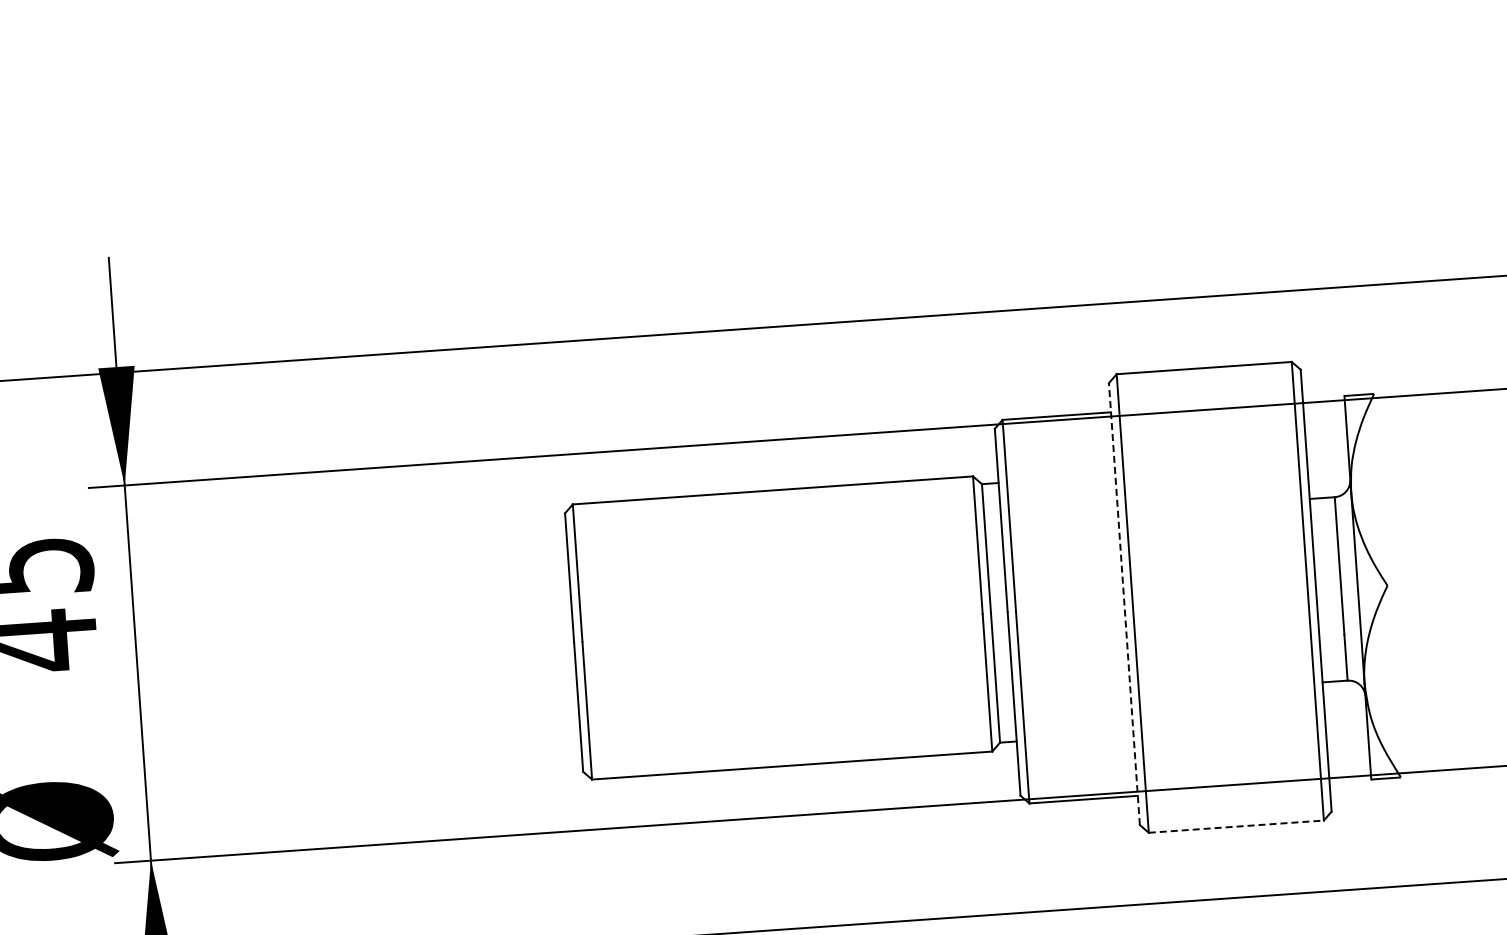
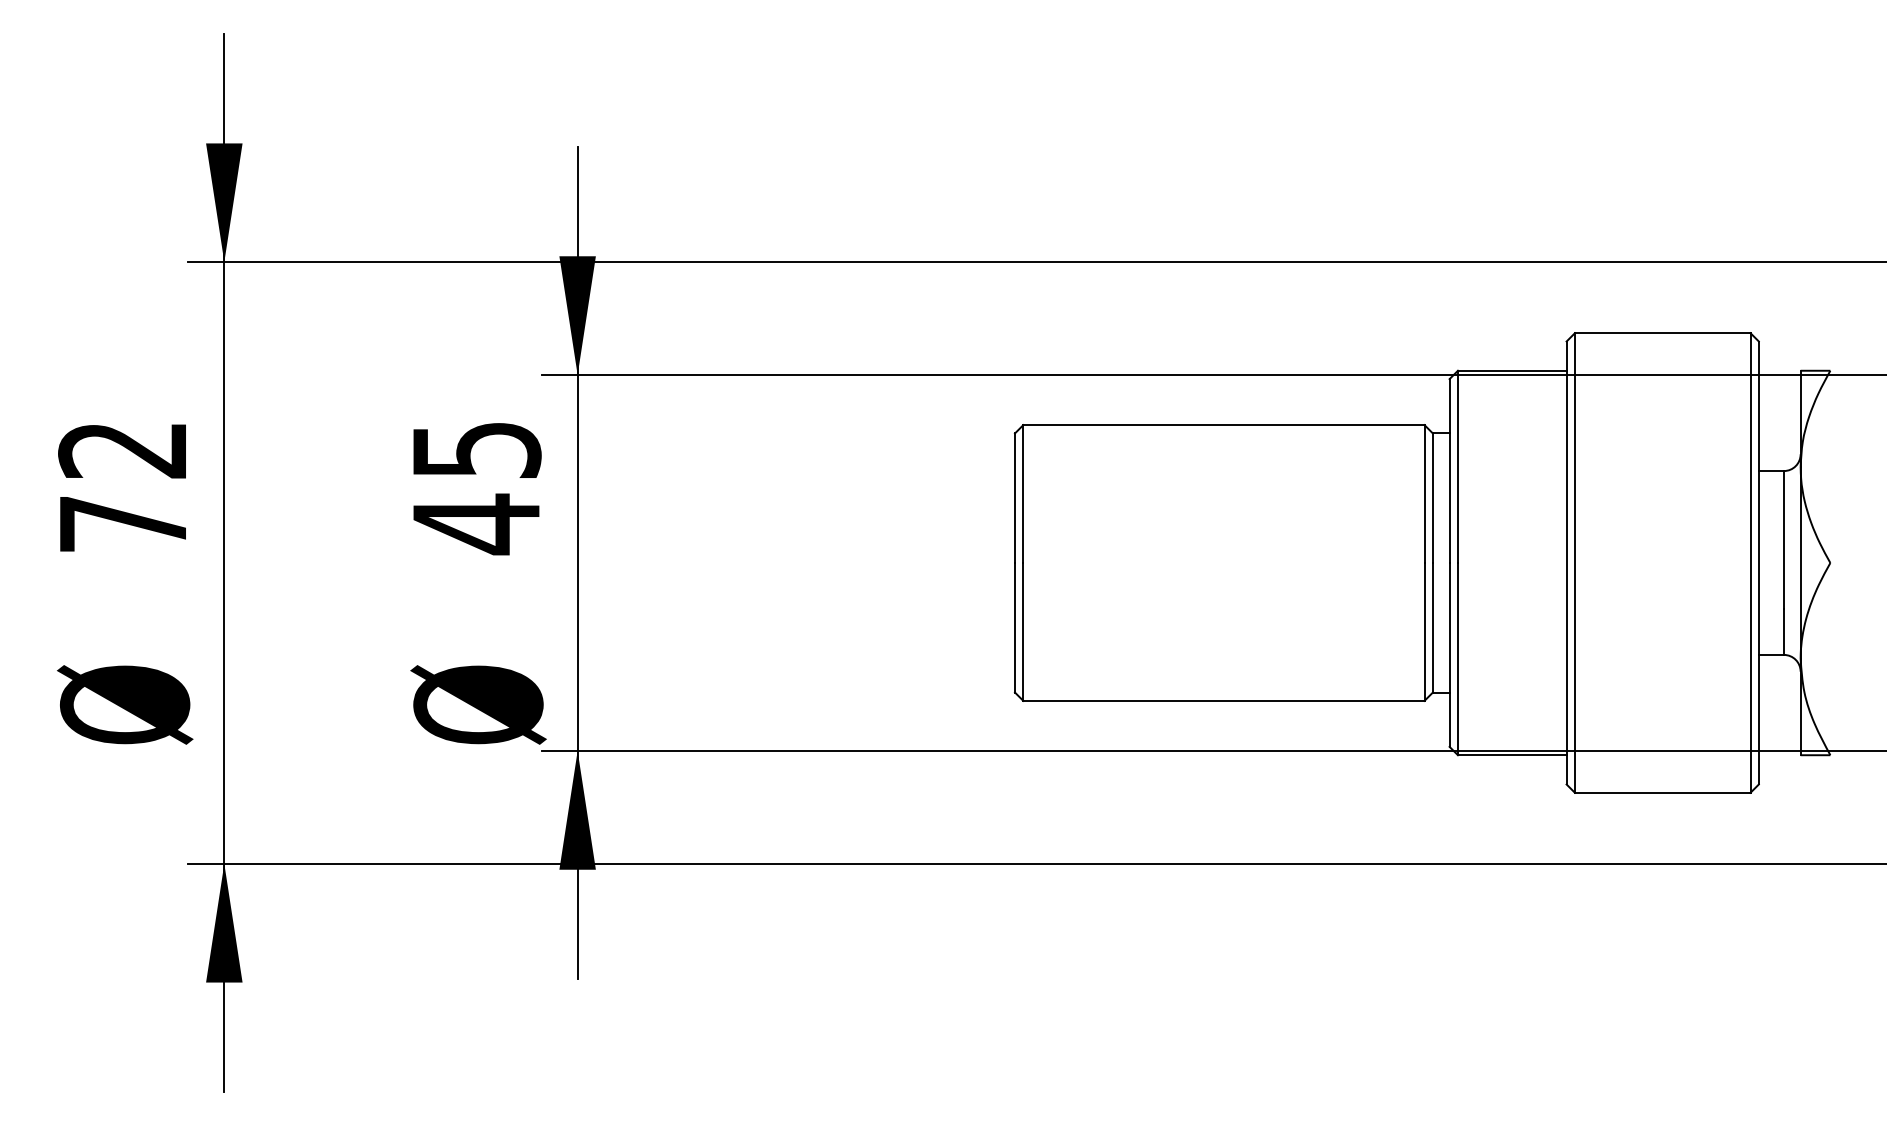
line: (1124, 603) -> (1566, 562), dashed -> solid
line: (1236, 826) -> (1662, 792), dashed -> solid

